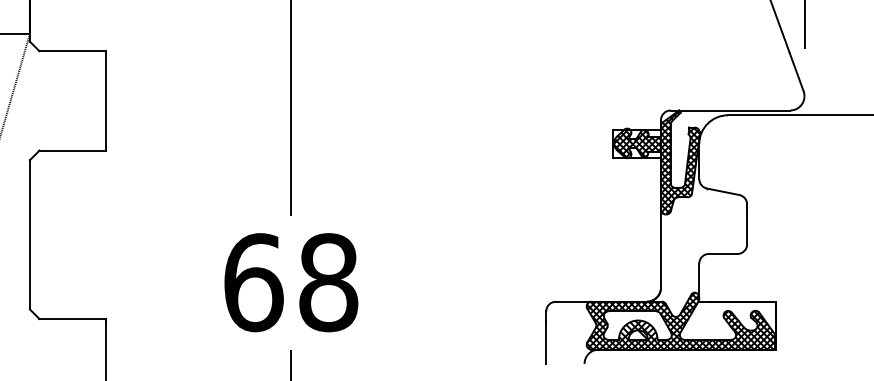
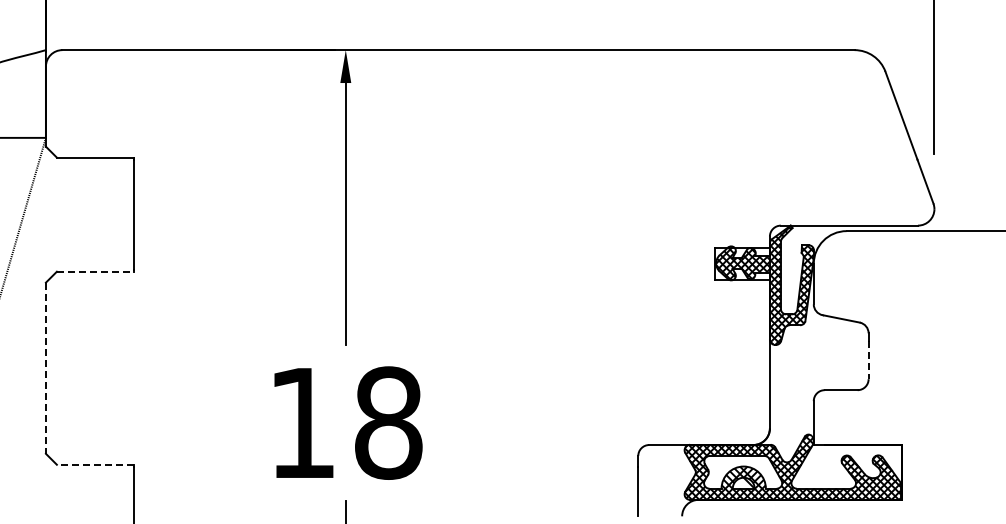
line: (73, 150) -> (95, 271), solid -> dashed
line: (747, 228) -> (868, 360), solid -> dashed
line: (29, 235) -> (45, 368), solid -> dashed
text: (254, 282) -> (303, 422), 68 -> 18
line: (72, 318) -> (94, 464), solid -> dashed

